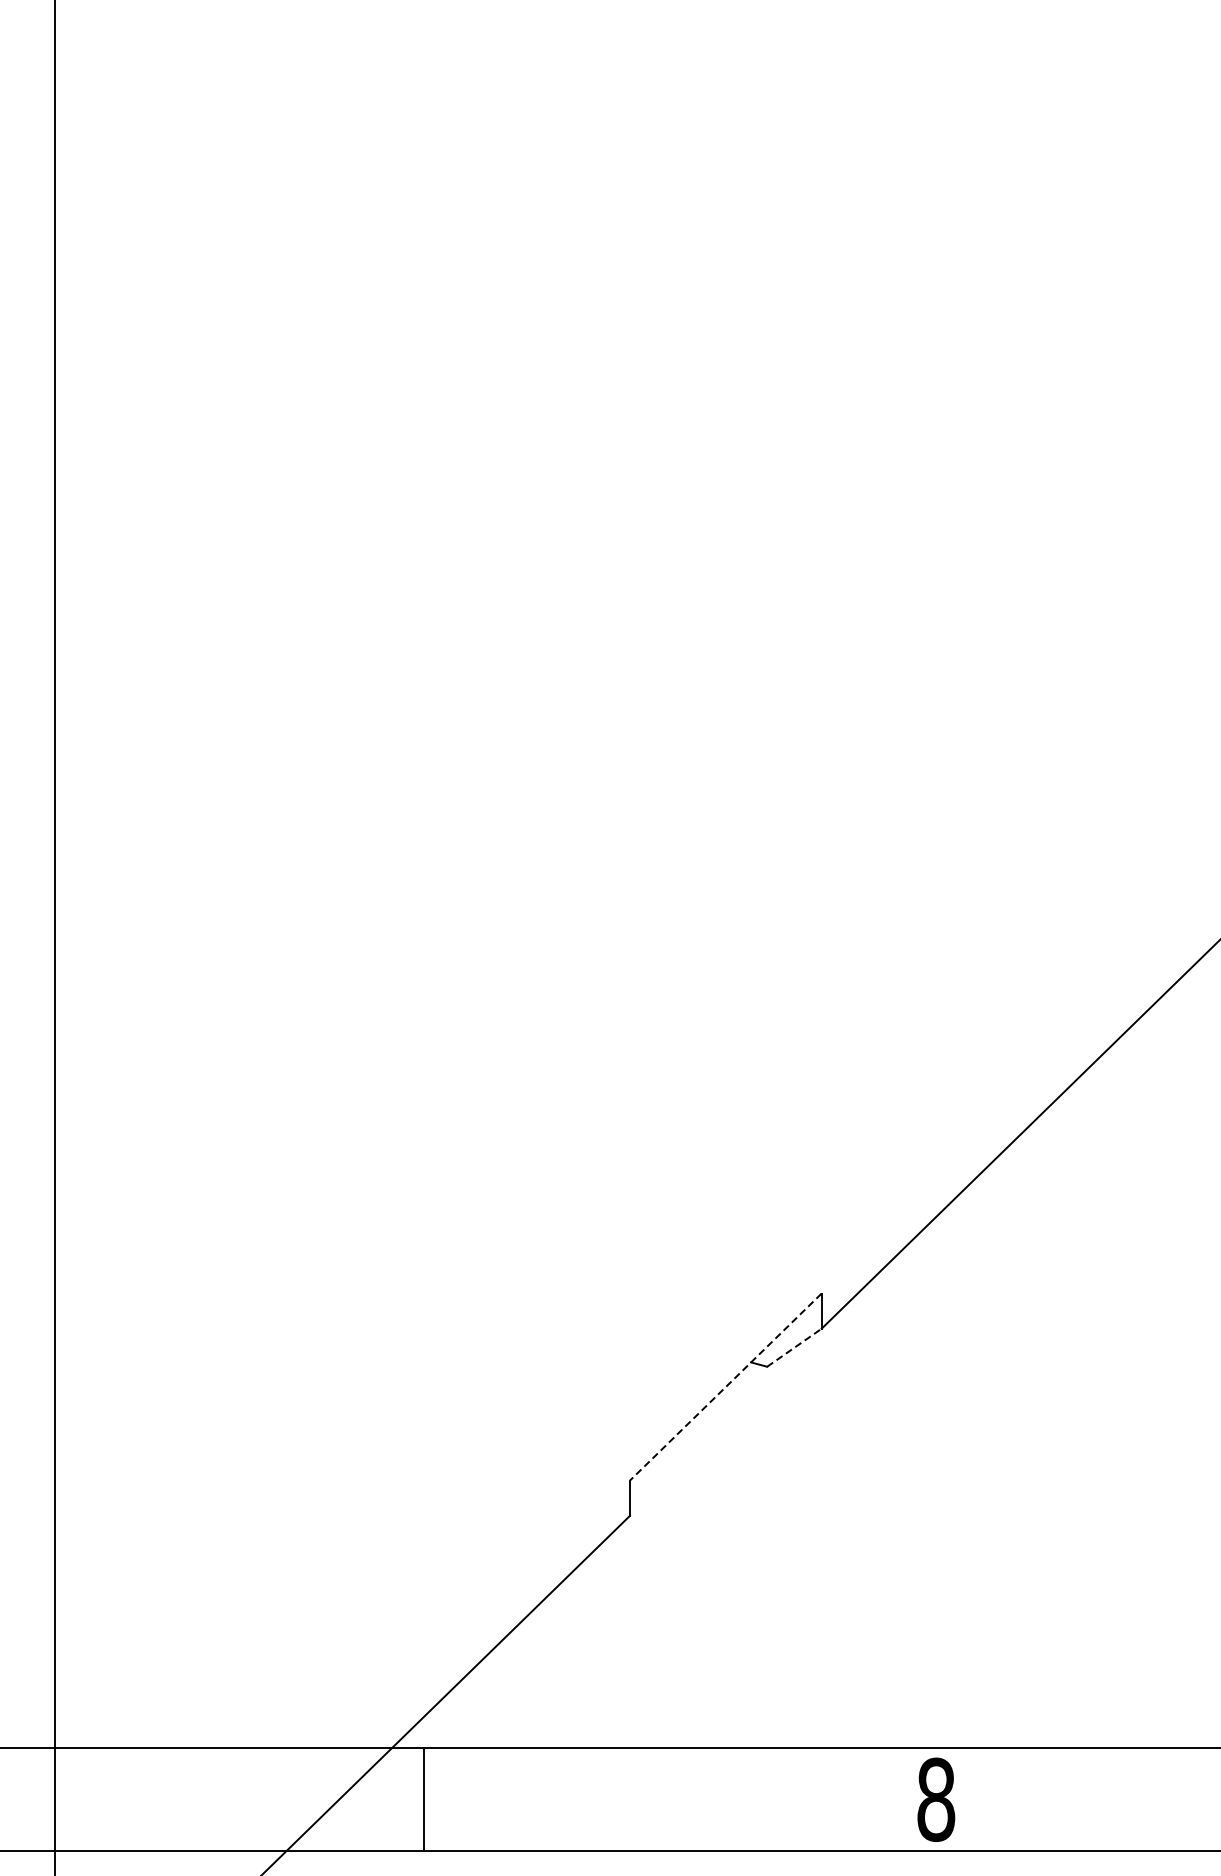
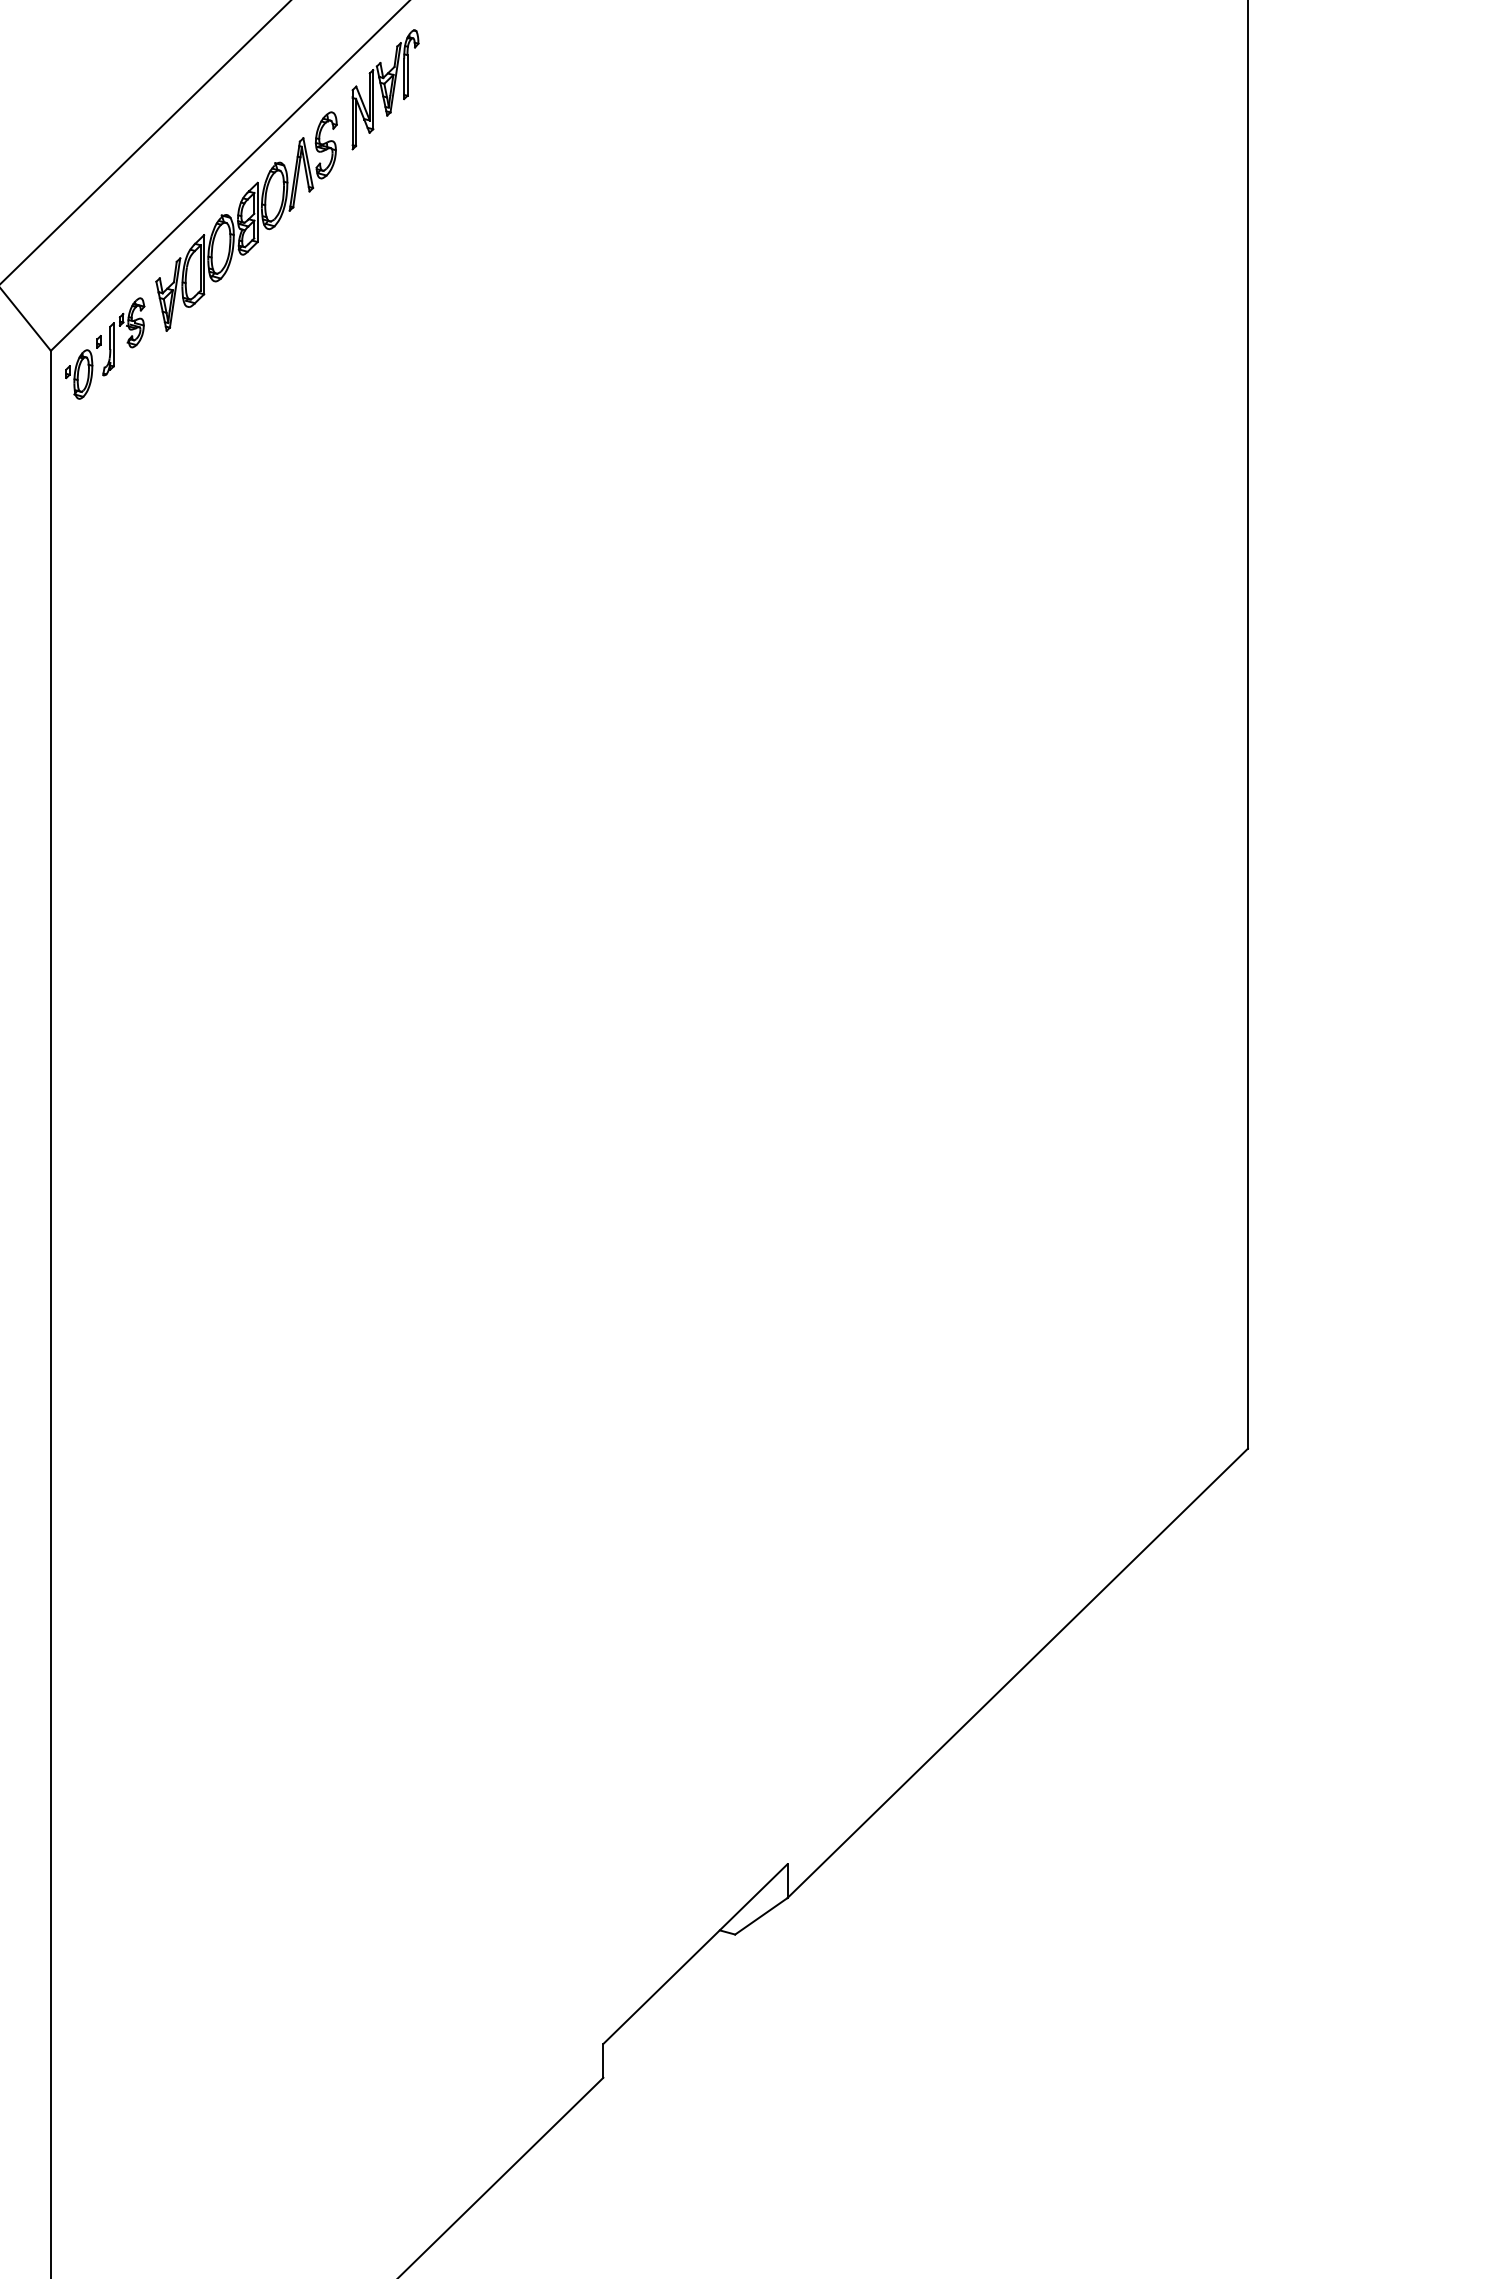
line: (794, 1347) -> (761, 1916), dashed -> solid
line: (725, 1387) -> (695, 1954), dashed -> solid

